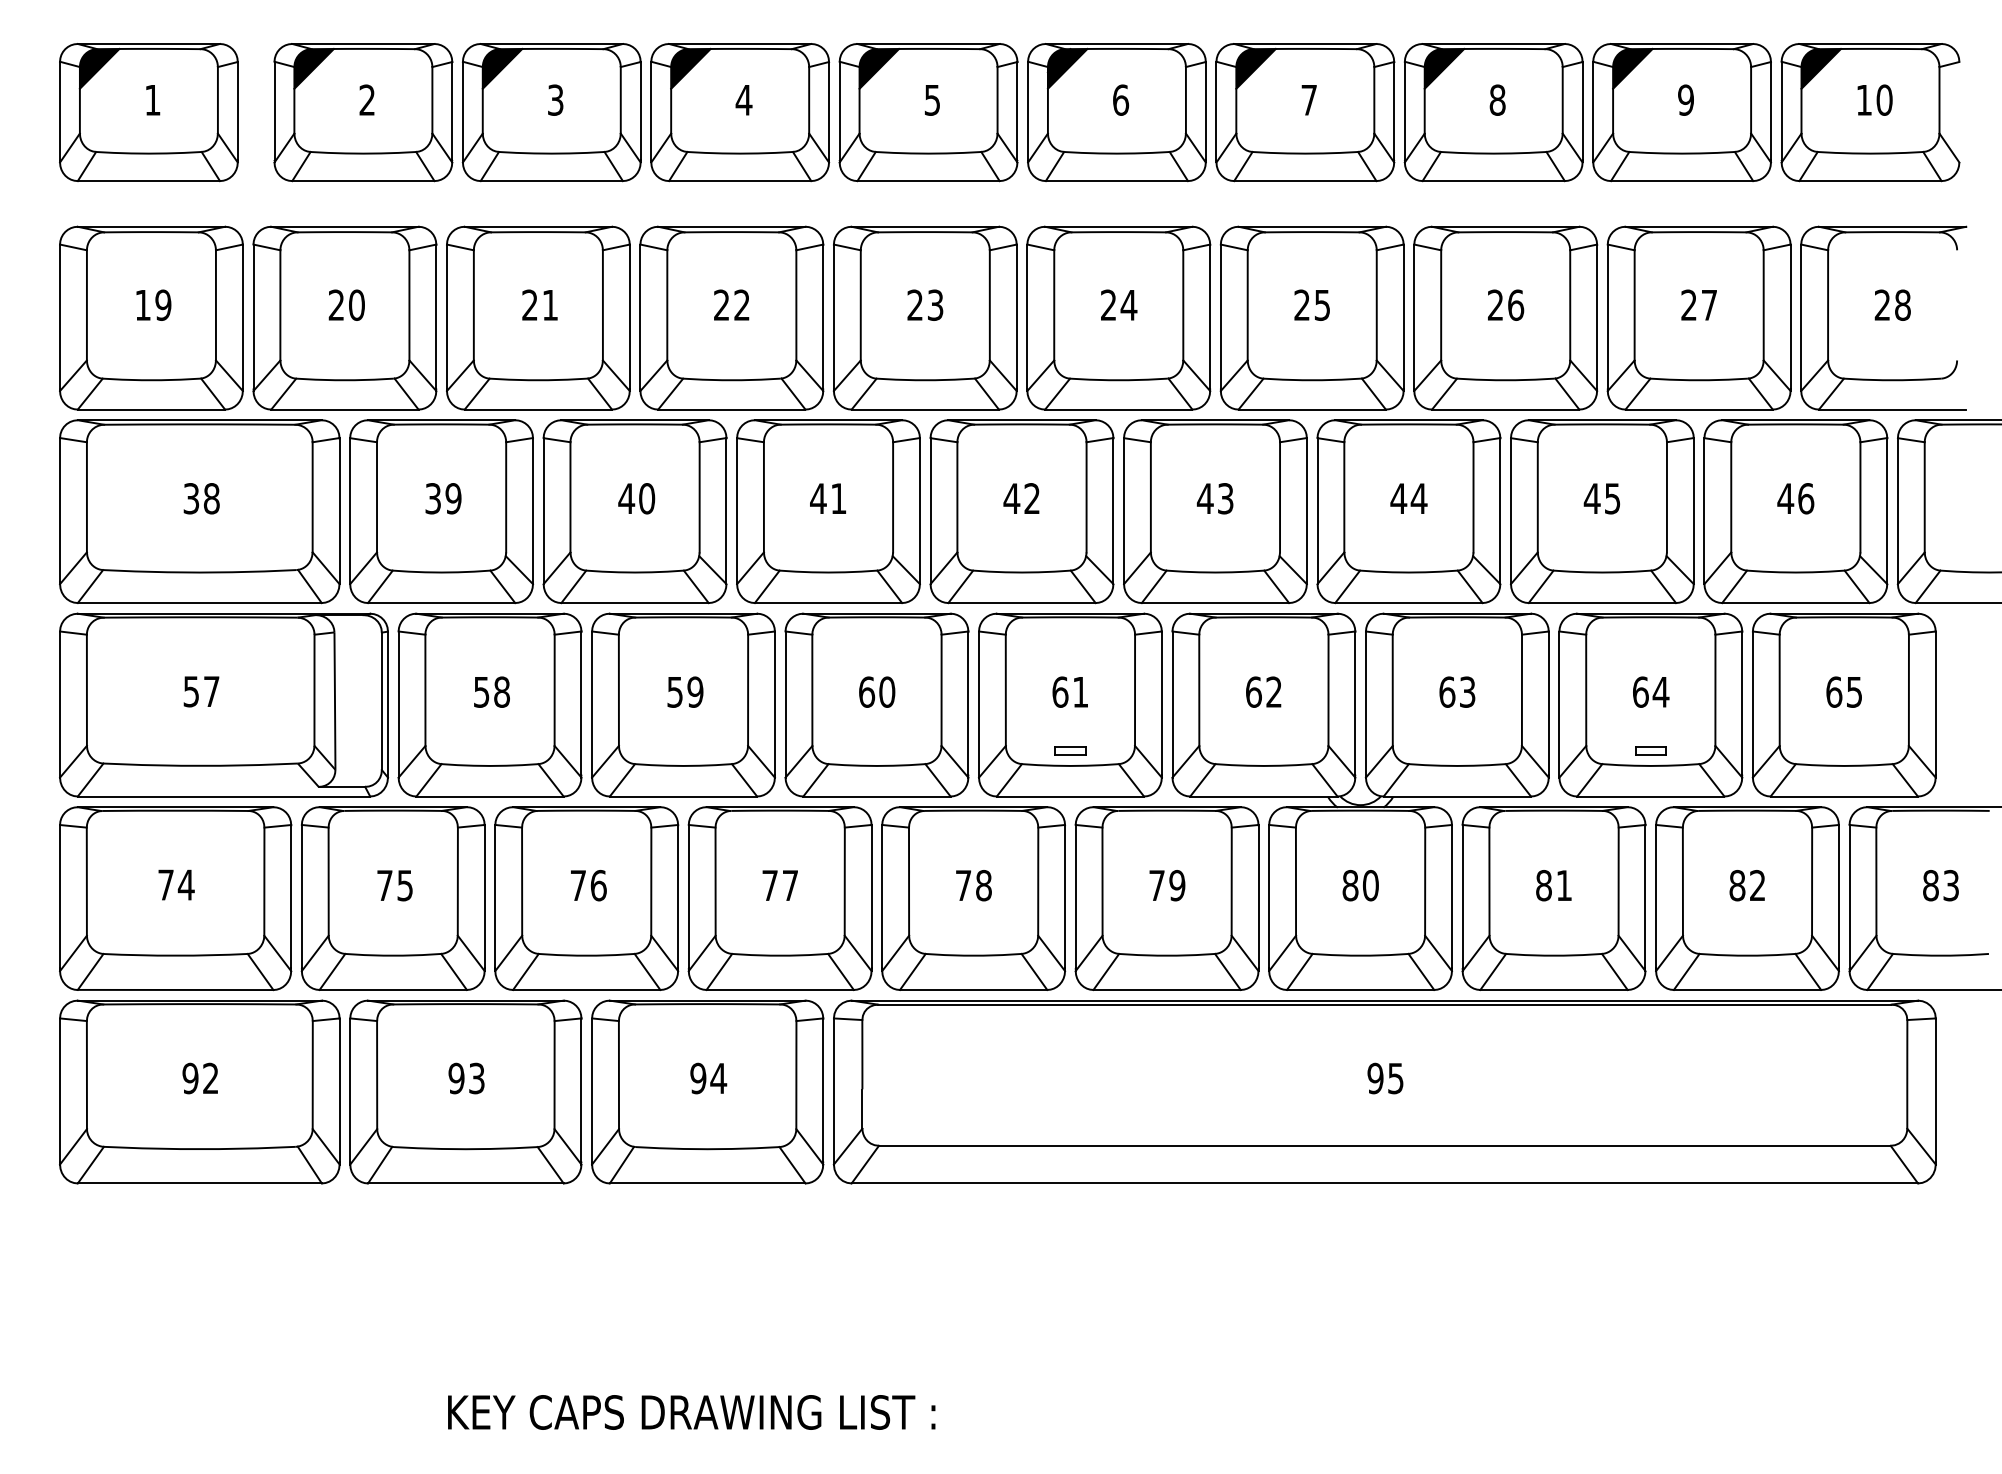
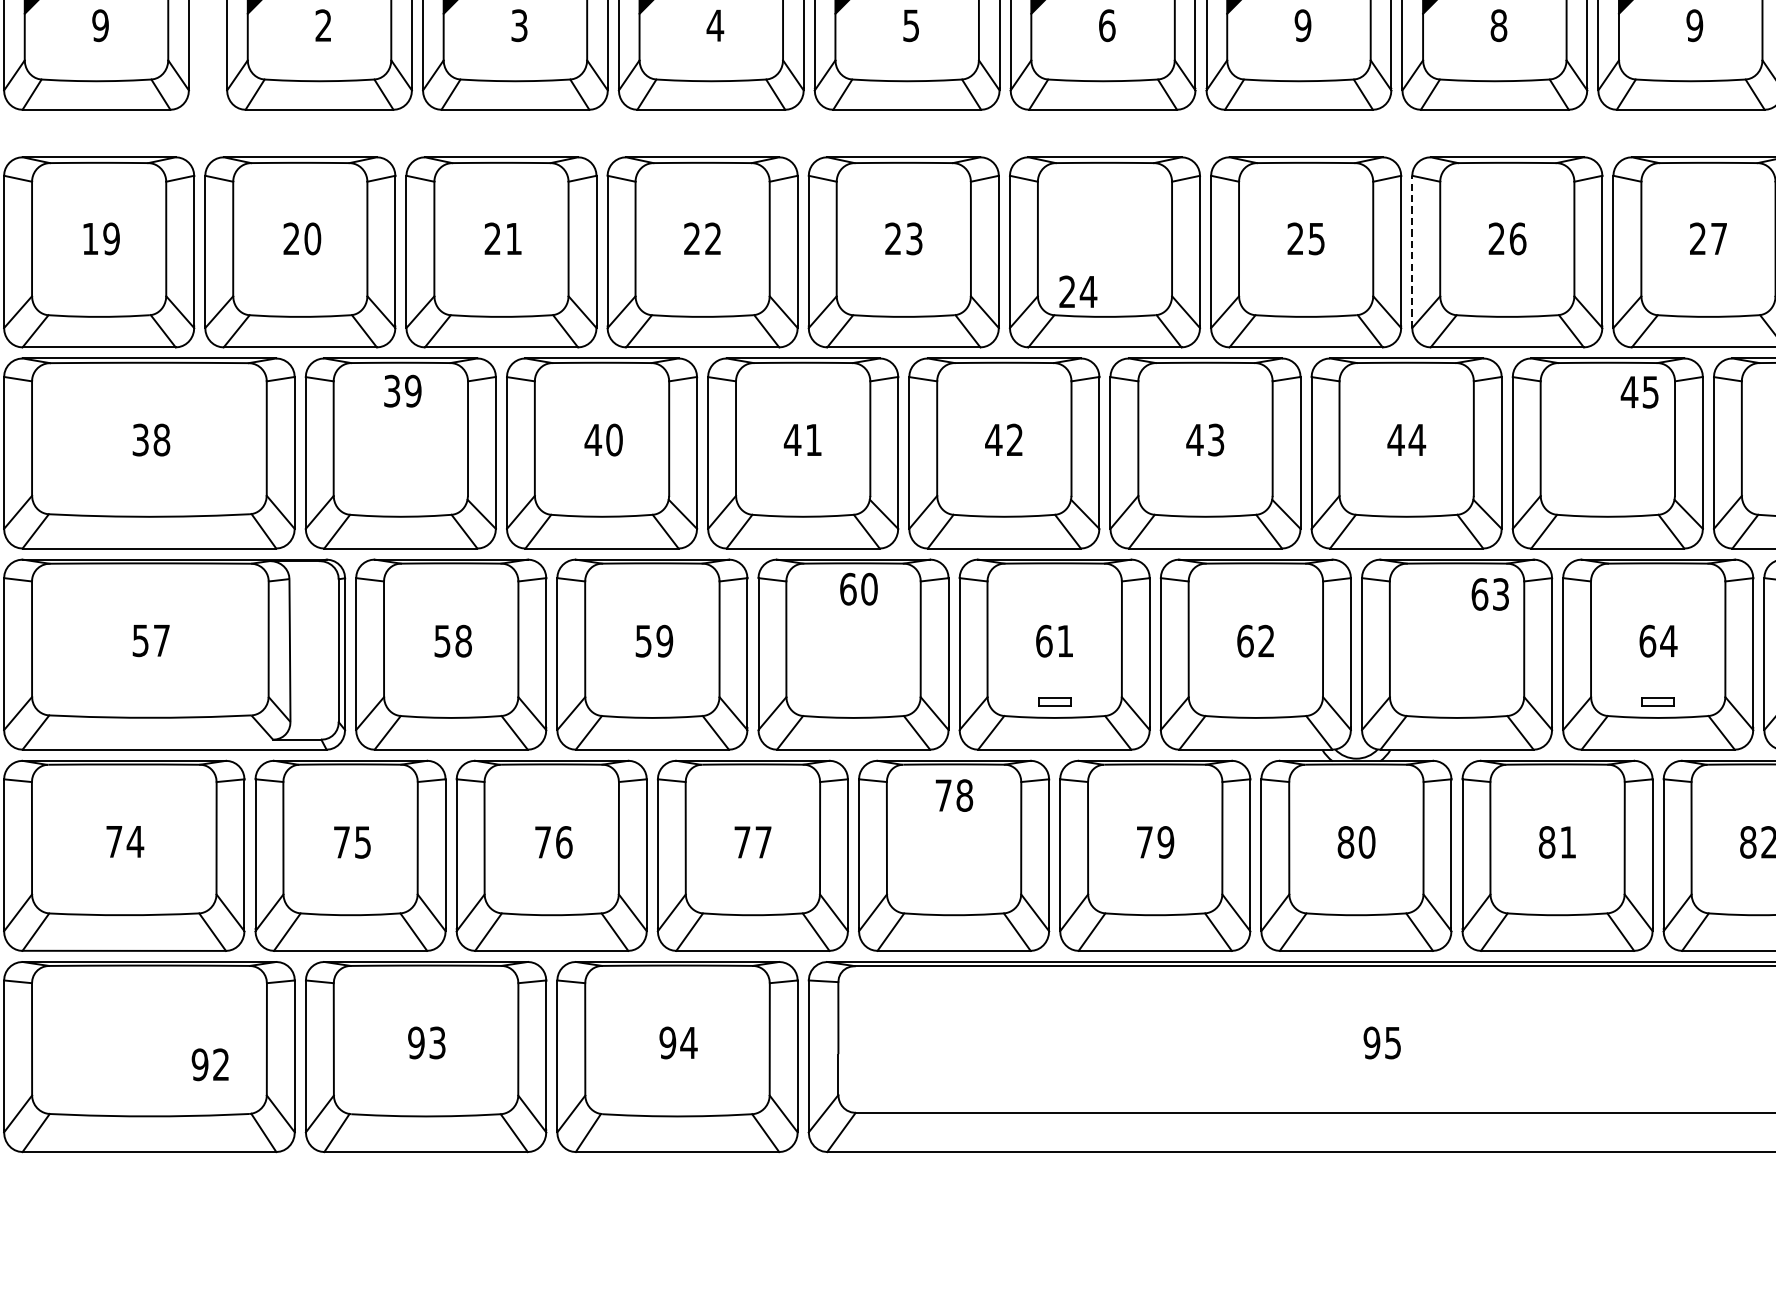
text: (152, 99) -> (100, 24), 1 -> 9
text: (1309, 99) -> (1303, 24), 7 -> 9
text: (1119, 304) -> (1078, 291), moved
line: (1414, 318) -> (1412, 252), solid -> dashed
text: (443, 498) -> (402, 390), moved
text: (1601, 498) -> (1639, 392), moved
text: (877, 691) -> (859, 588), moved
text: (1457, 691) -> (1490, 593), moved
text: (973, 885) -> (953, 795), moved
text: (199, 1078) -> (209, 1064), moved

